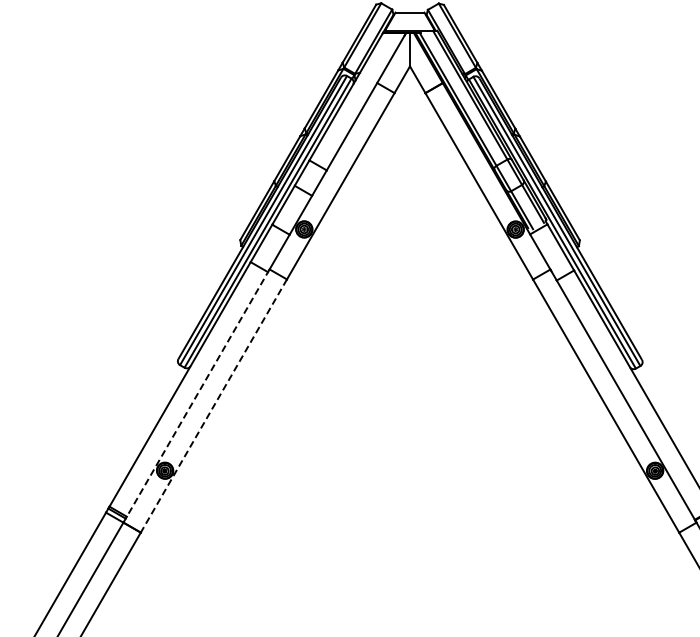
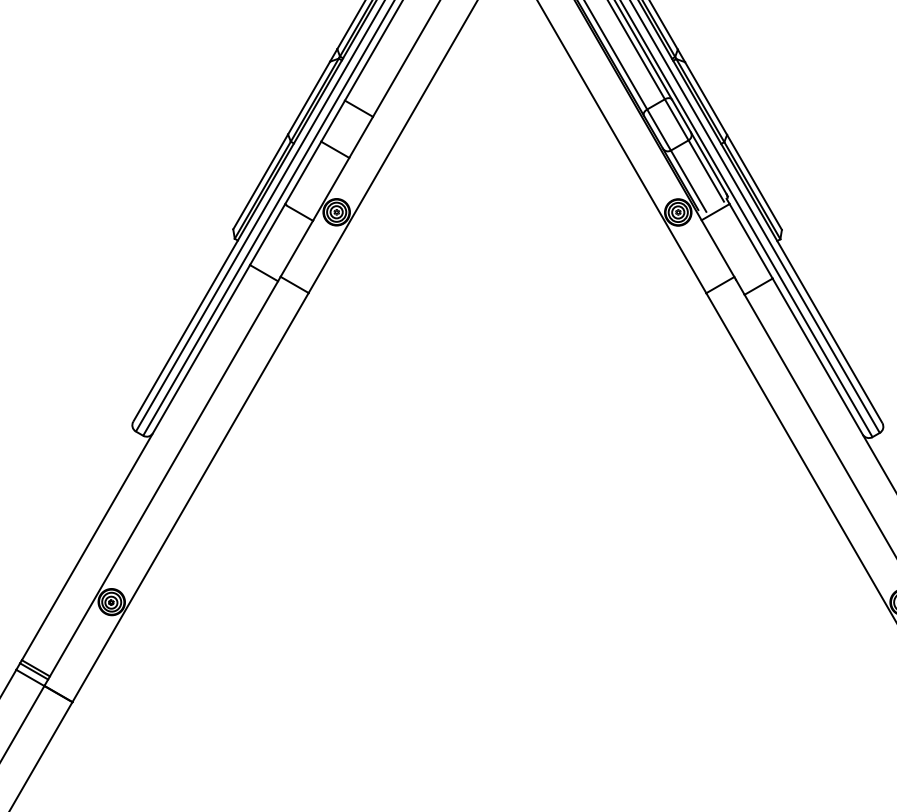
line: (196, 396) -> (162, 482), dashed -> solid
line: (213, 406) -> (189, 498), dashed -> solid

